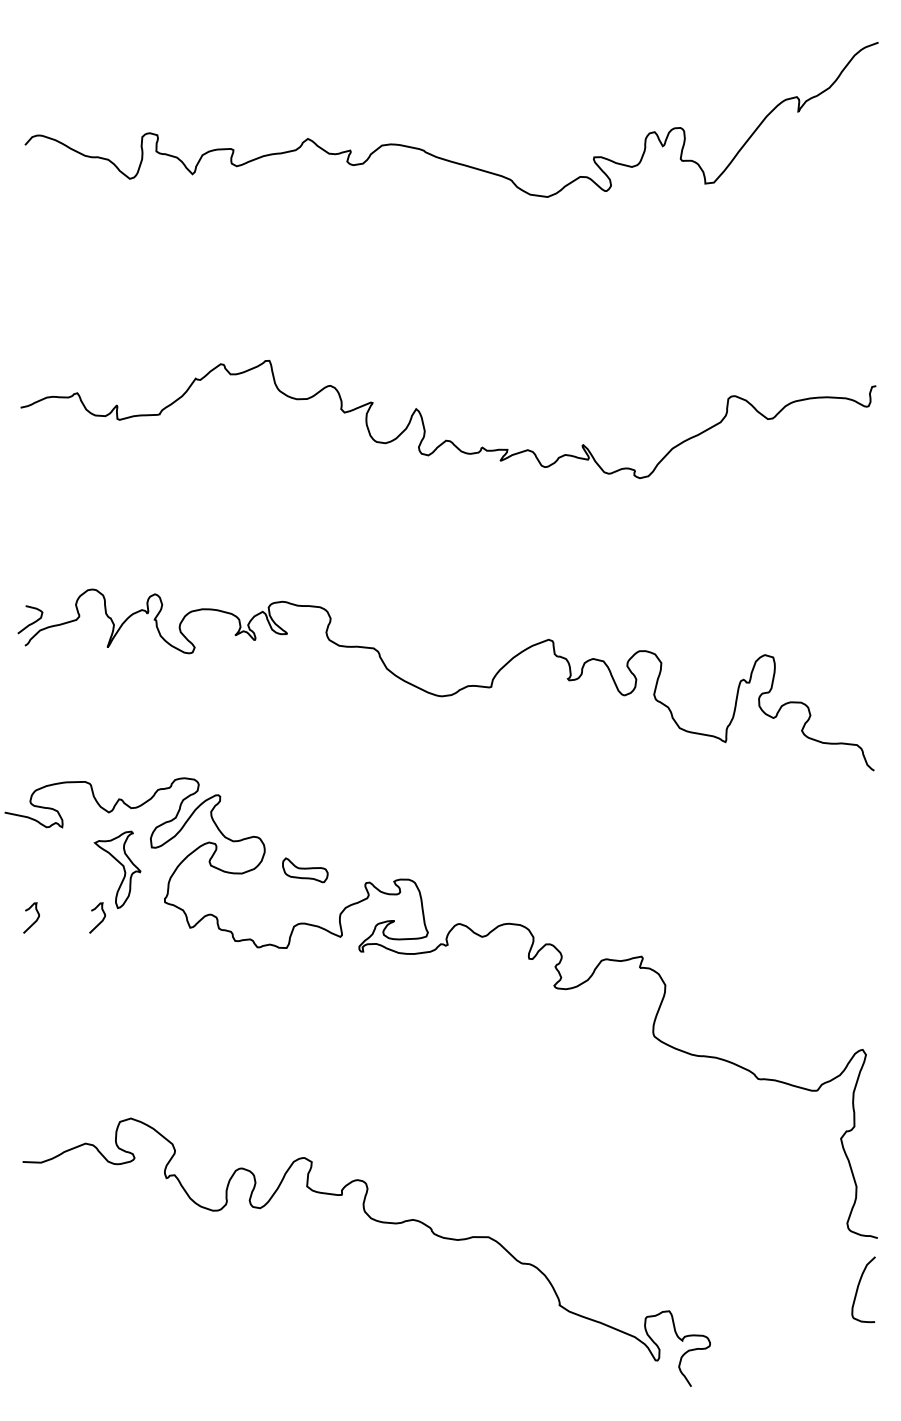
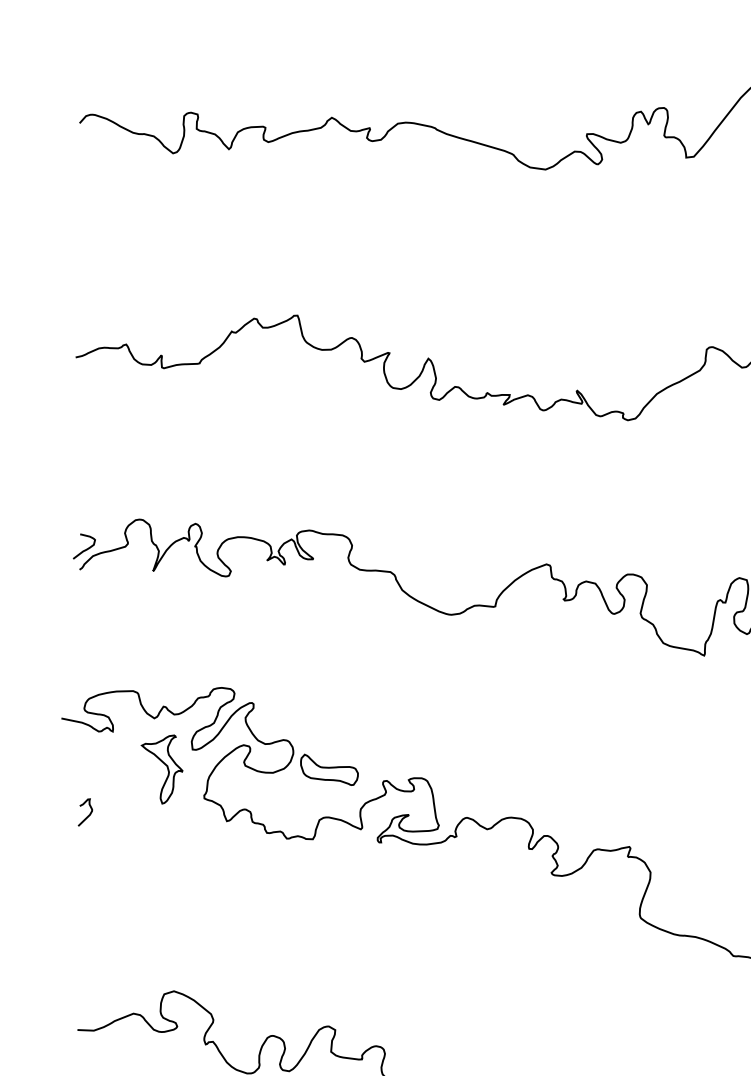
part: (305, 870) -> (329, 770), size x1.43
curve: (101, 920) -> (147, 814), removed

